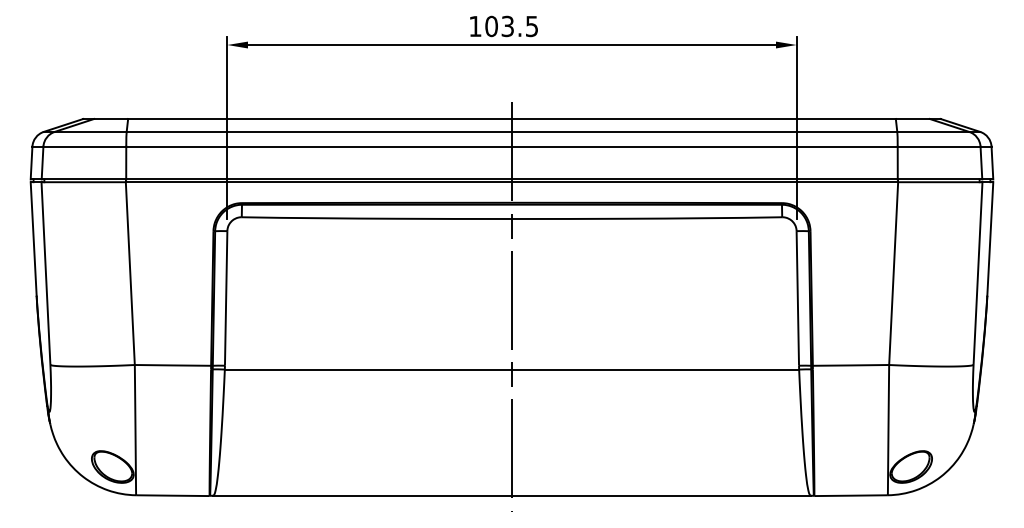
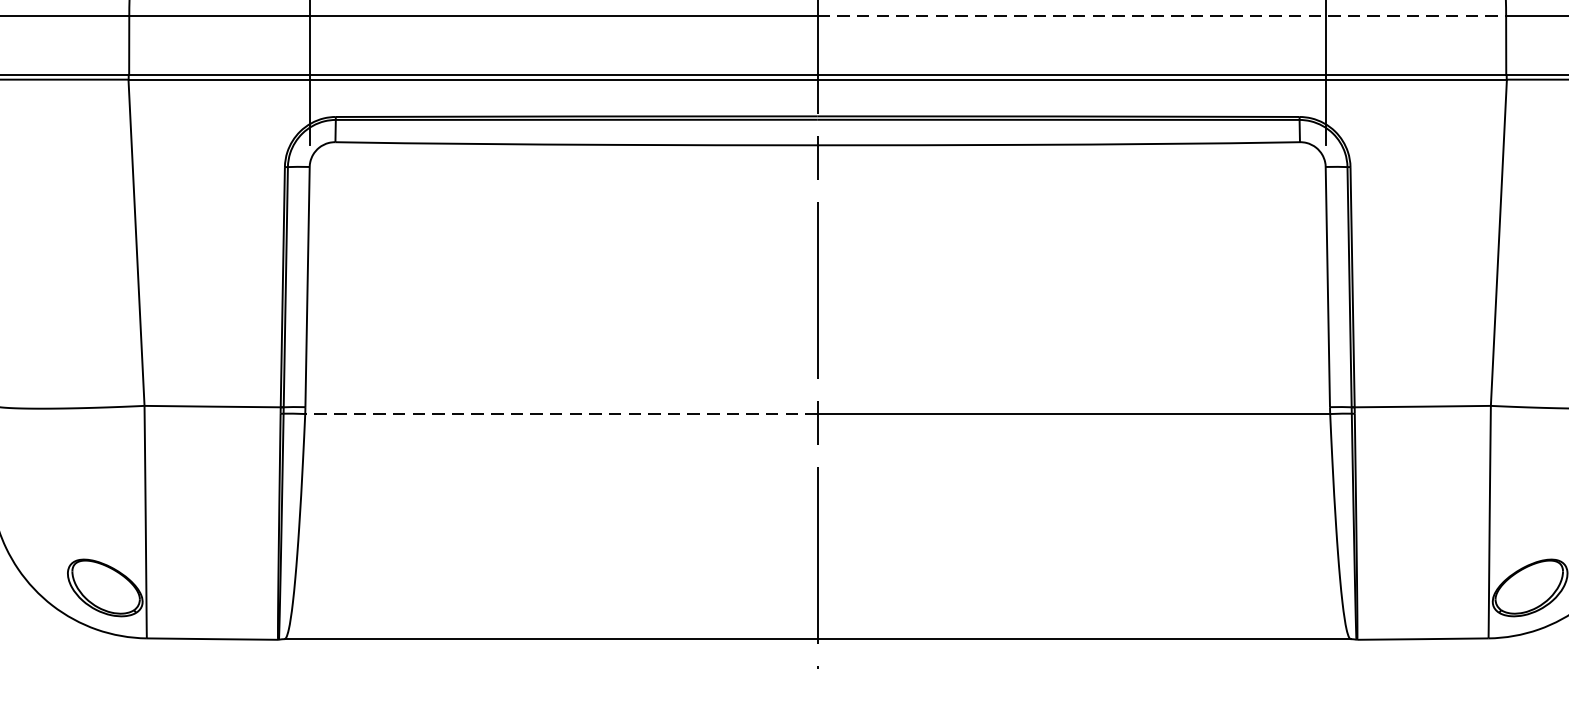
line: (704, 146) -> (1161, 15), solid -> dashed
line: (368, 369) -> (561, 413), solid -> dashed

